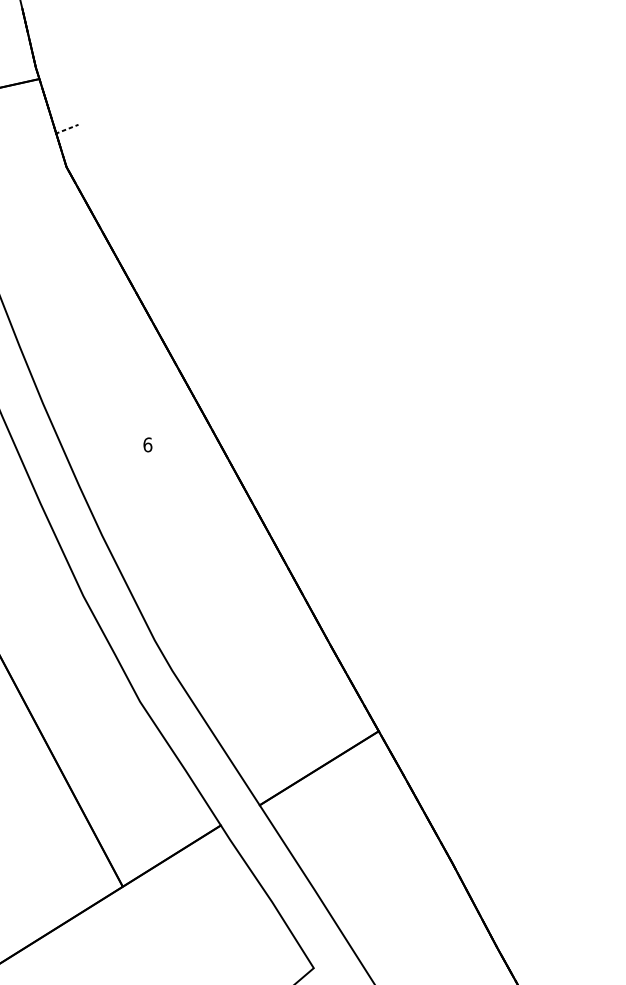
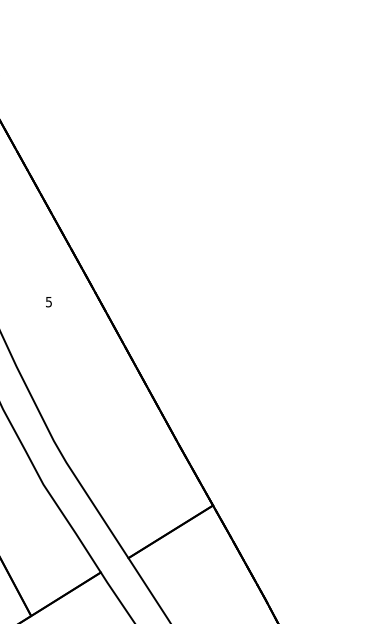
text: (147, 444) -> (48, 301), 6 -> 5

